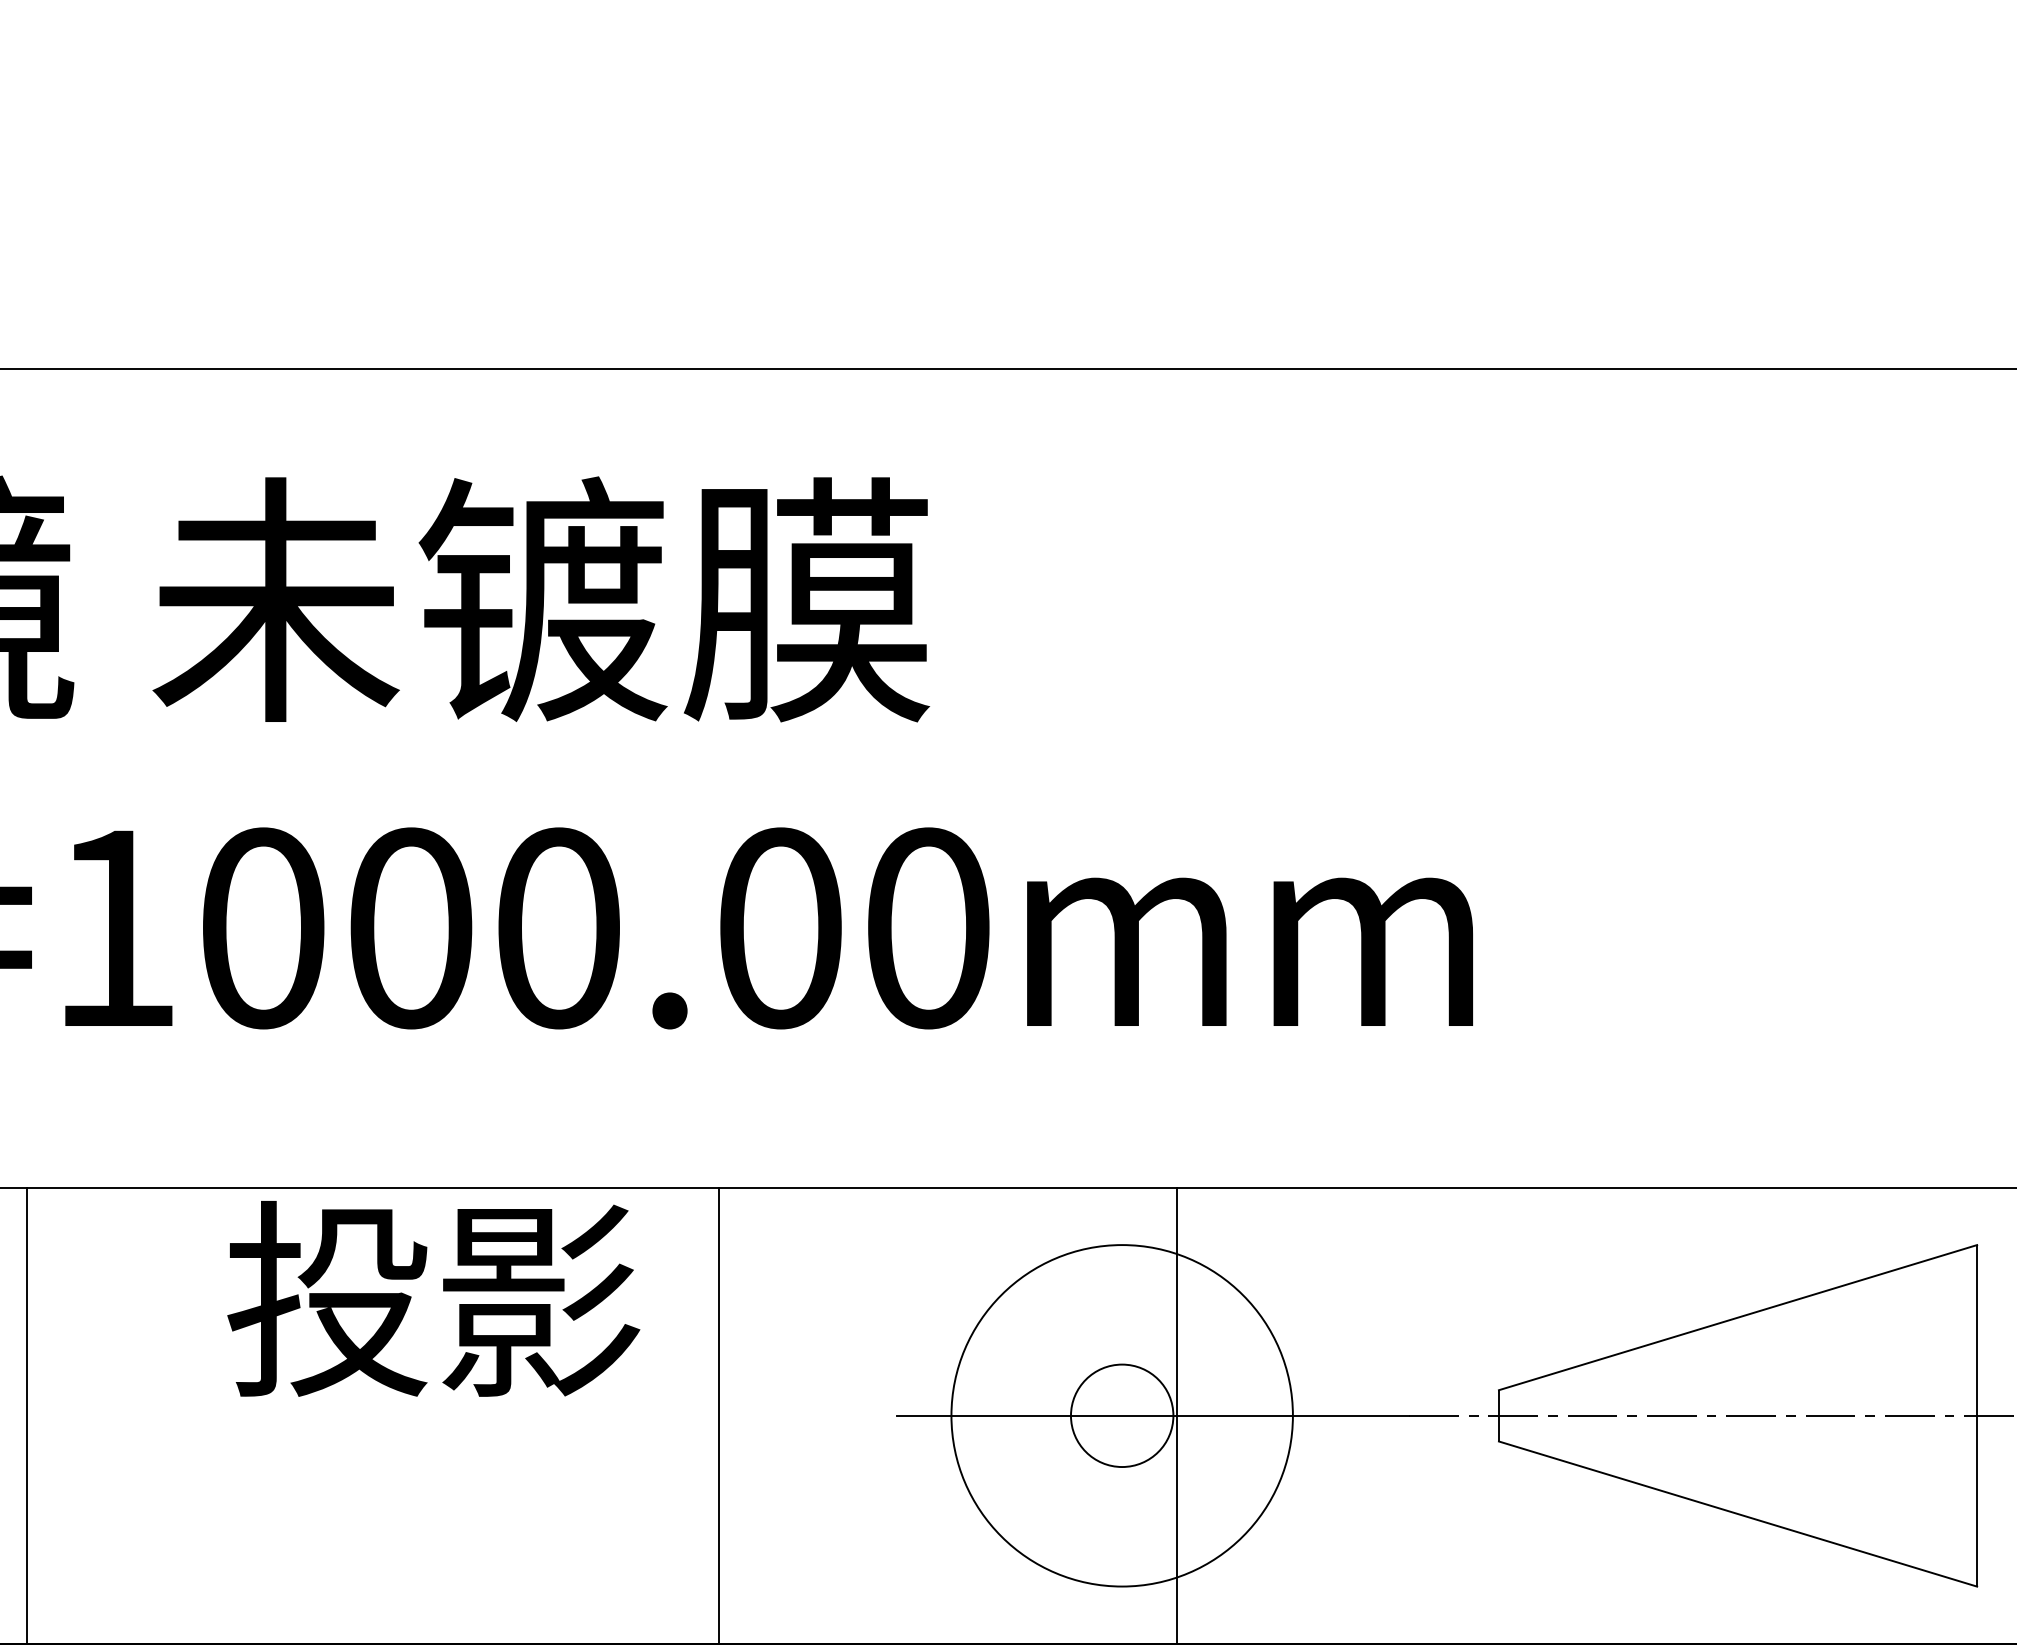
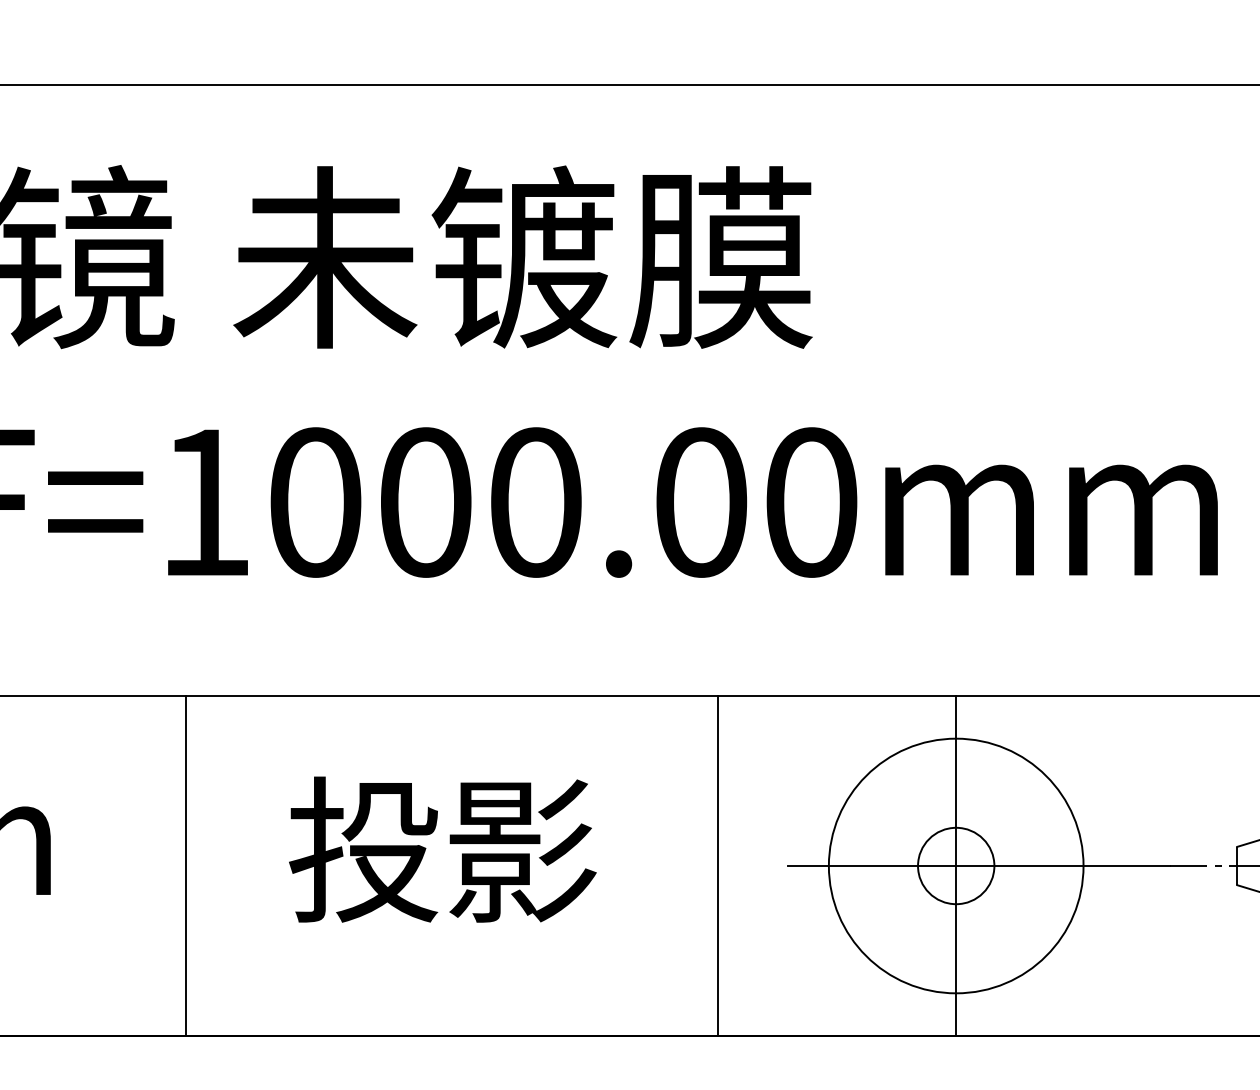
text: (433, 1298) -> (442, 849), moved
line: (27, 1415) -> (186, 865), moved
line: (719, 1415) -> (717, 865), moved
line: (1177, 1415) -> (956, 865), moved

